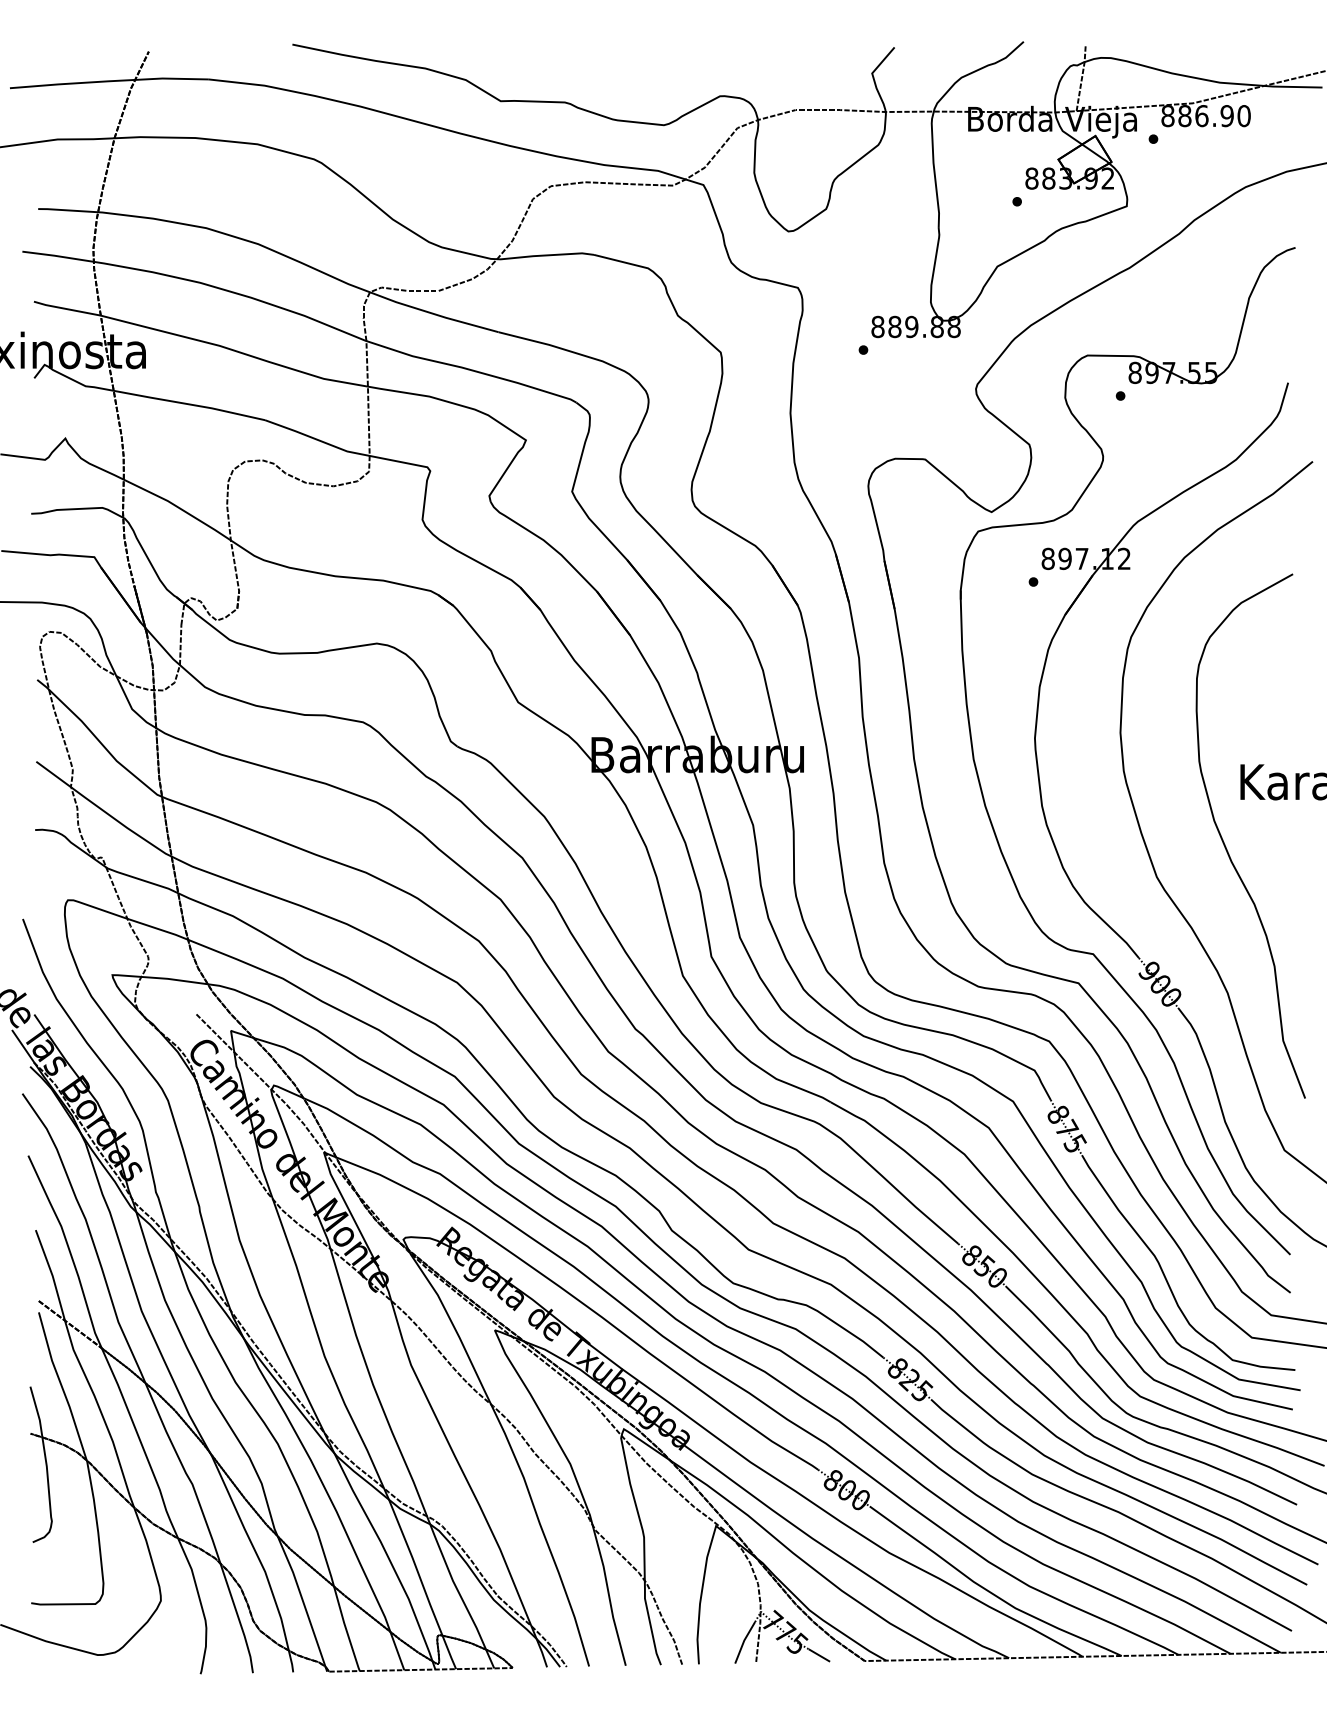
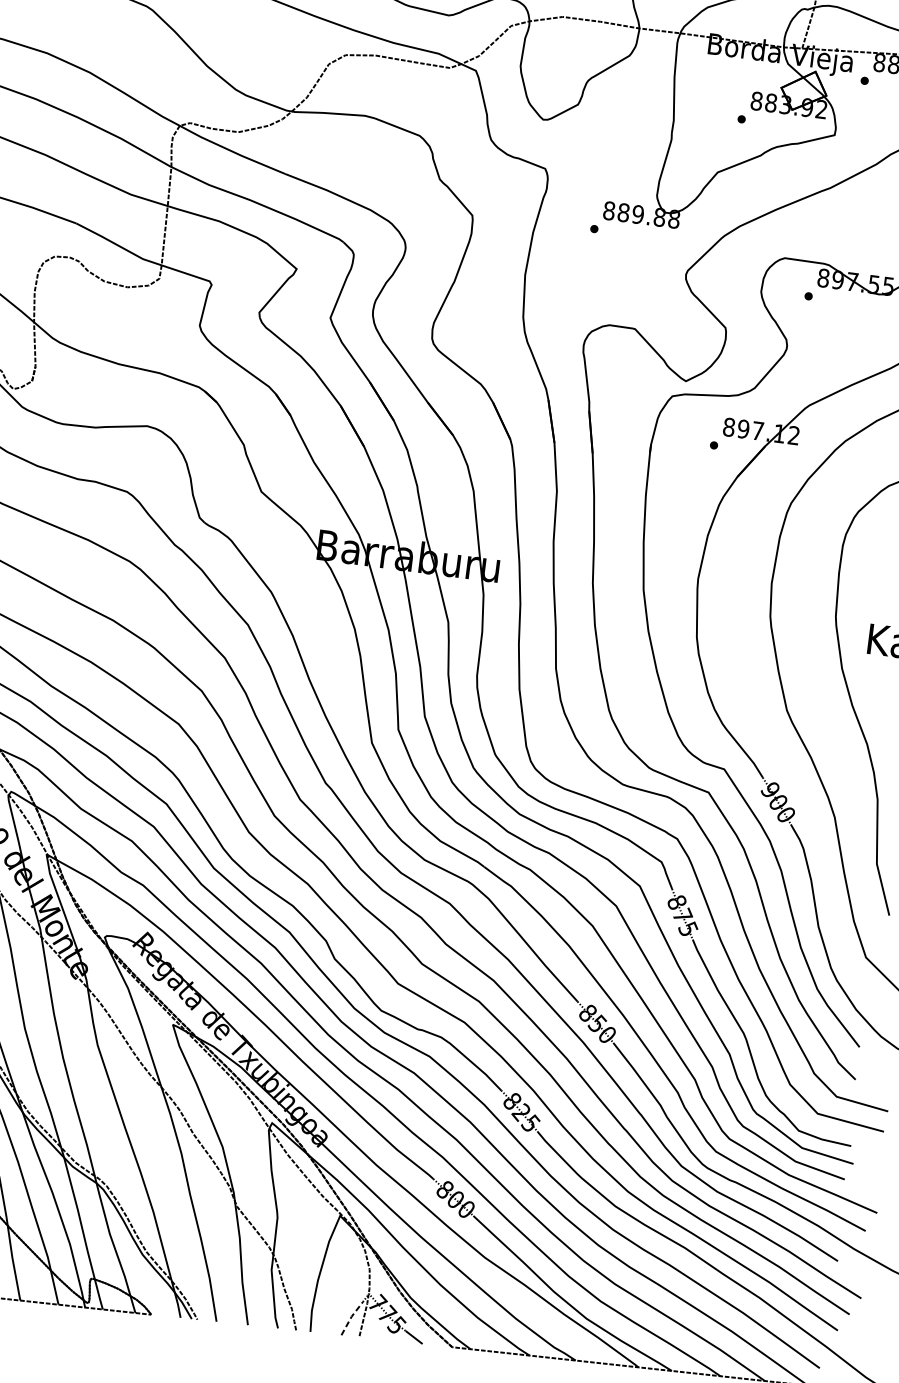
line: (743, 1641) -> (350, 1317), solid -> dashed

